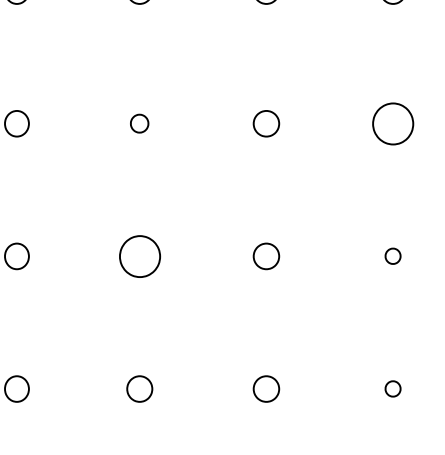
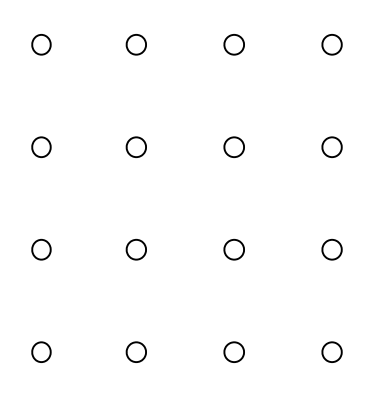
part: (138, 122) -> (135, 146), size x1.43
part: (392, 122) -> (331, 146), size x0.62
part: (138, 256) -> (135, 249), size x0.62
part: (392, 256) -> (331, 249), size x1.67
part: (392, 388) -> (331, 351), size x1.67

